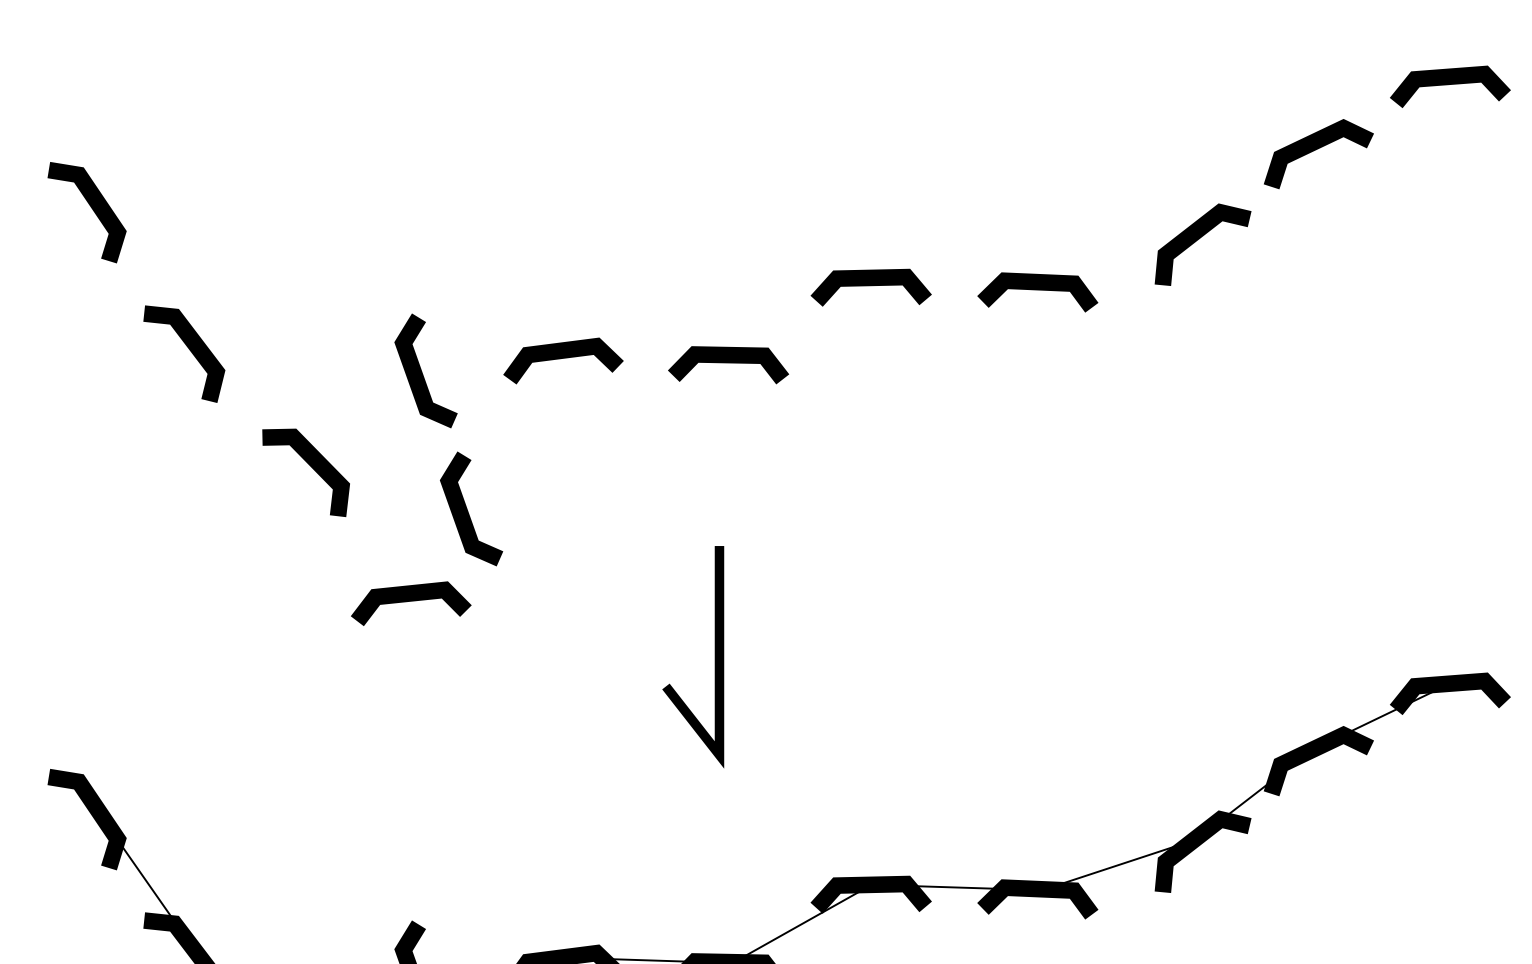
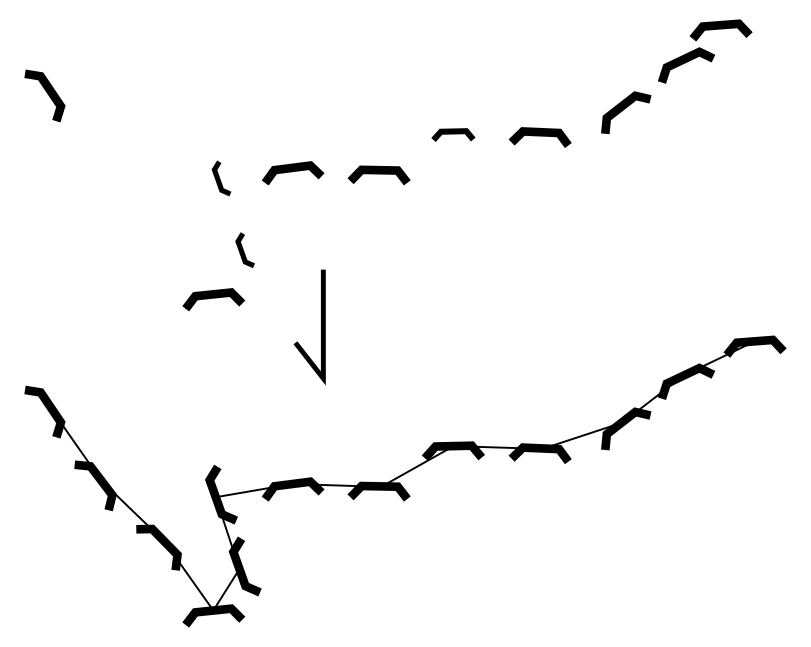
part: (1449, 86) -> (720, 30), moved
part: (871, 286) -> (453, 134), size x0.7
part: (184, 353) -> (95, 169), removed
part: (426, 371) -> (221, 178), size x0.6
part: (305, 472) -> (158, 231), removed
part: (470, 507) -> (244, 249), size x0.6
line: (715, 657) -> (321, 327), moved

